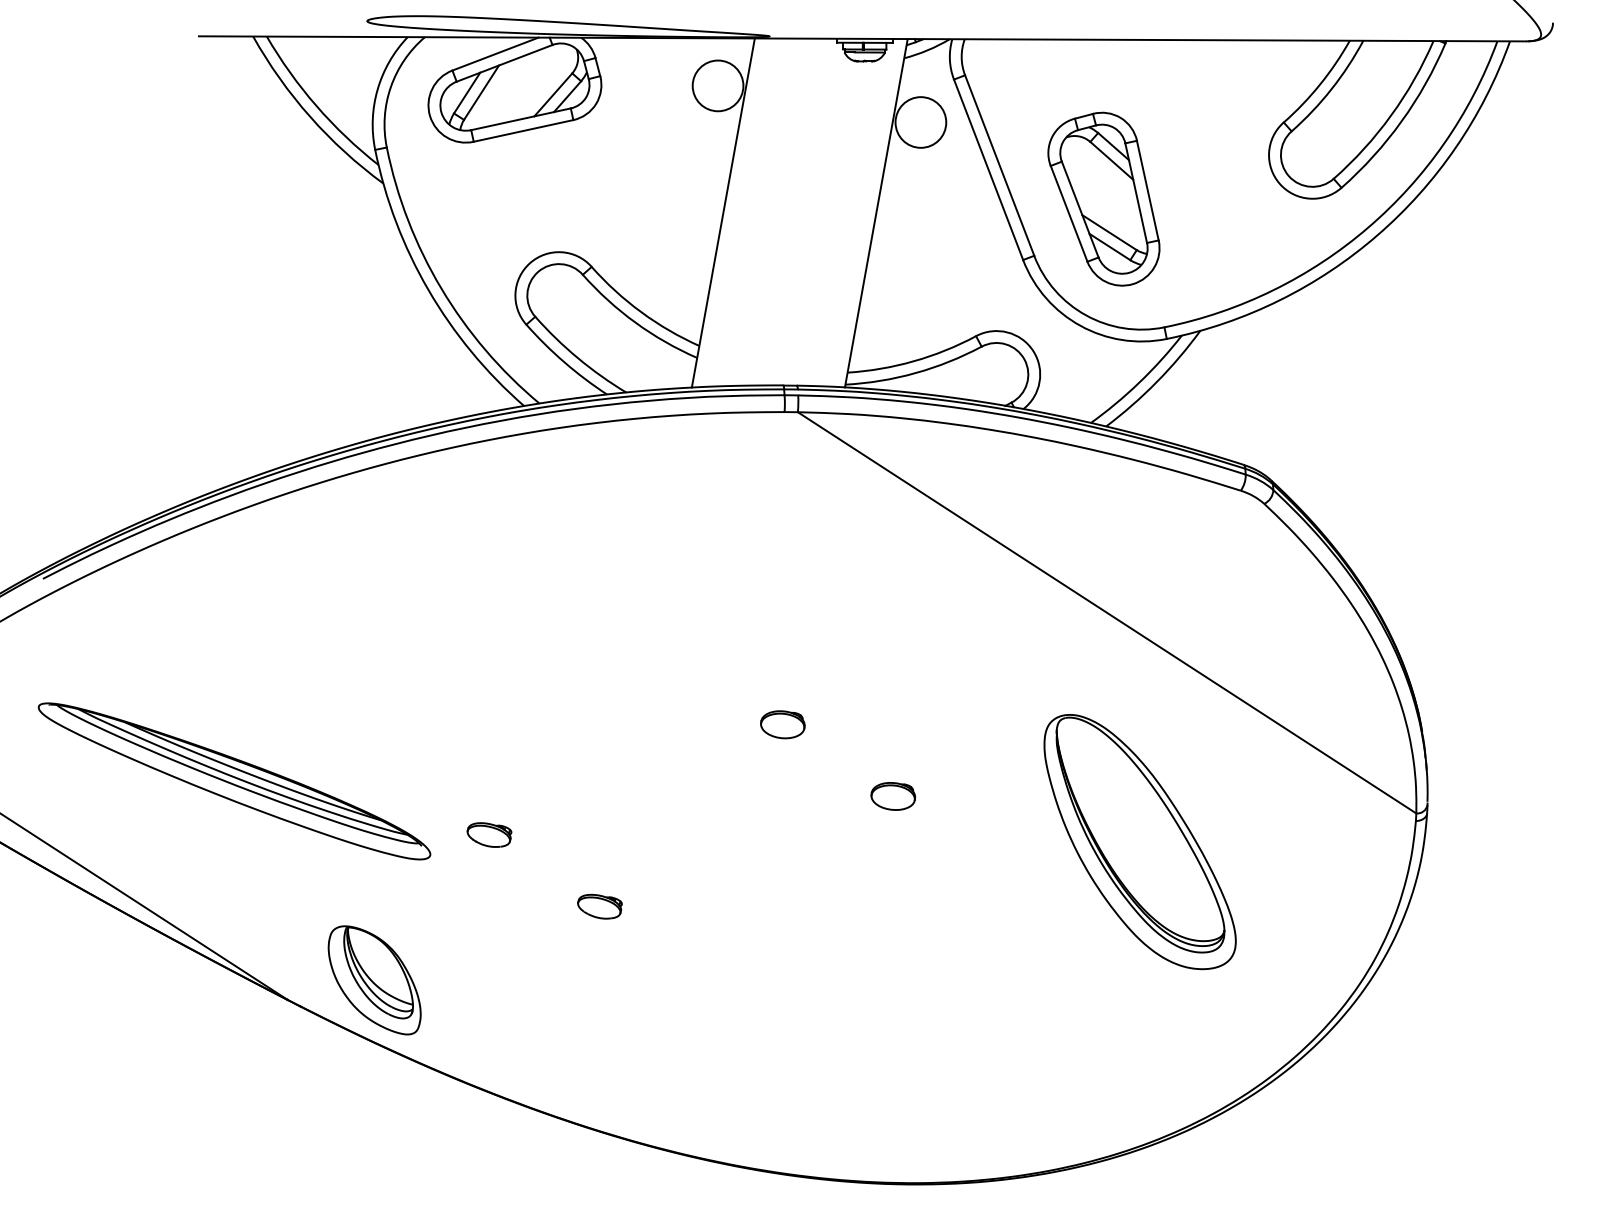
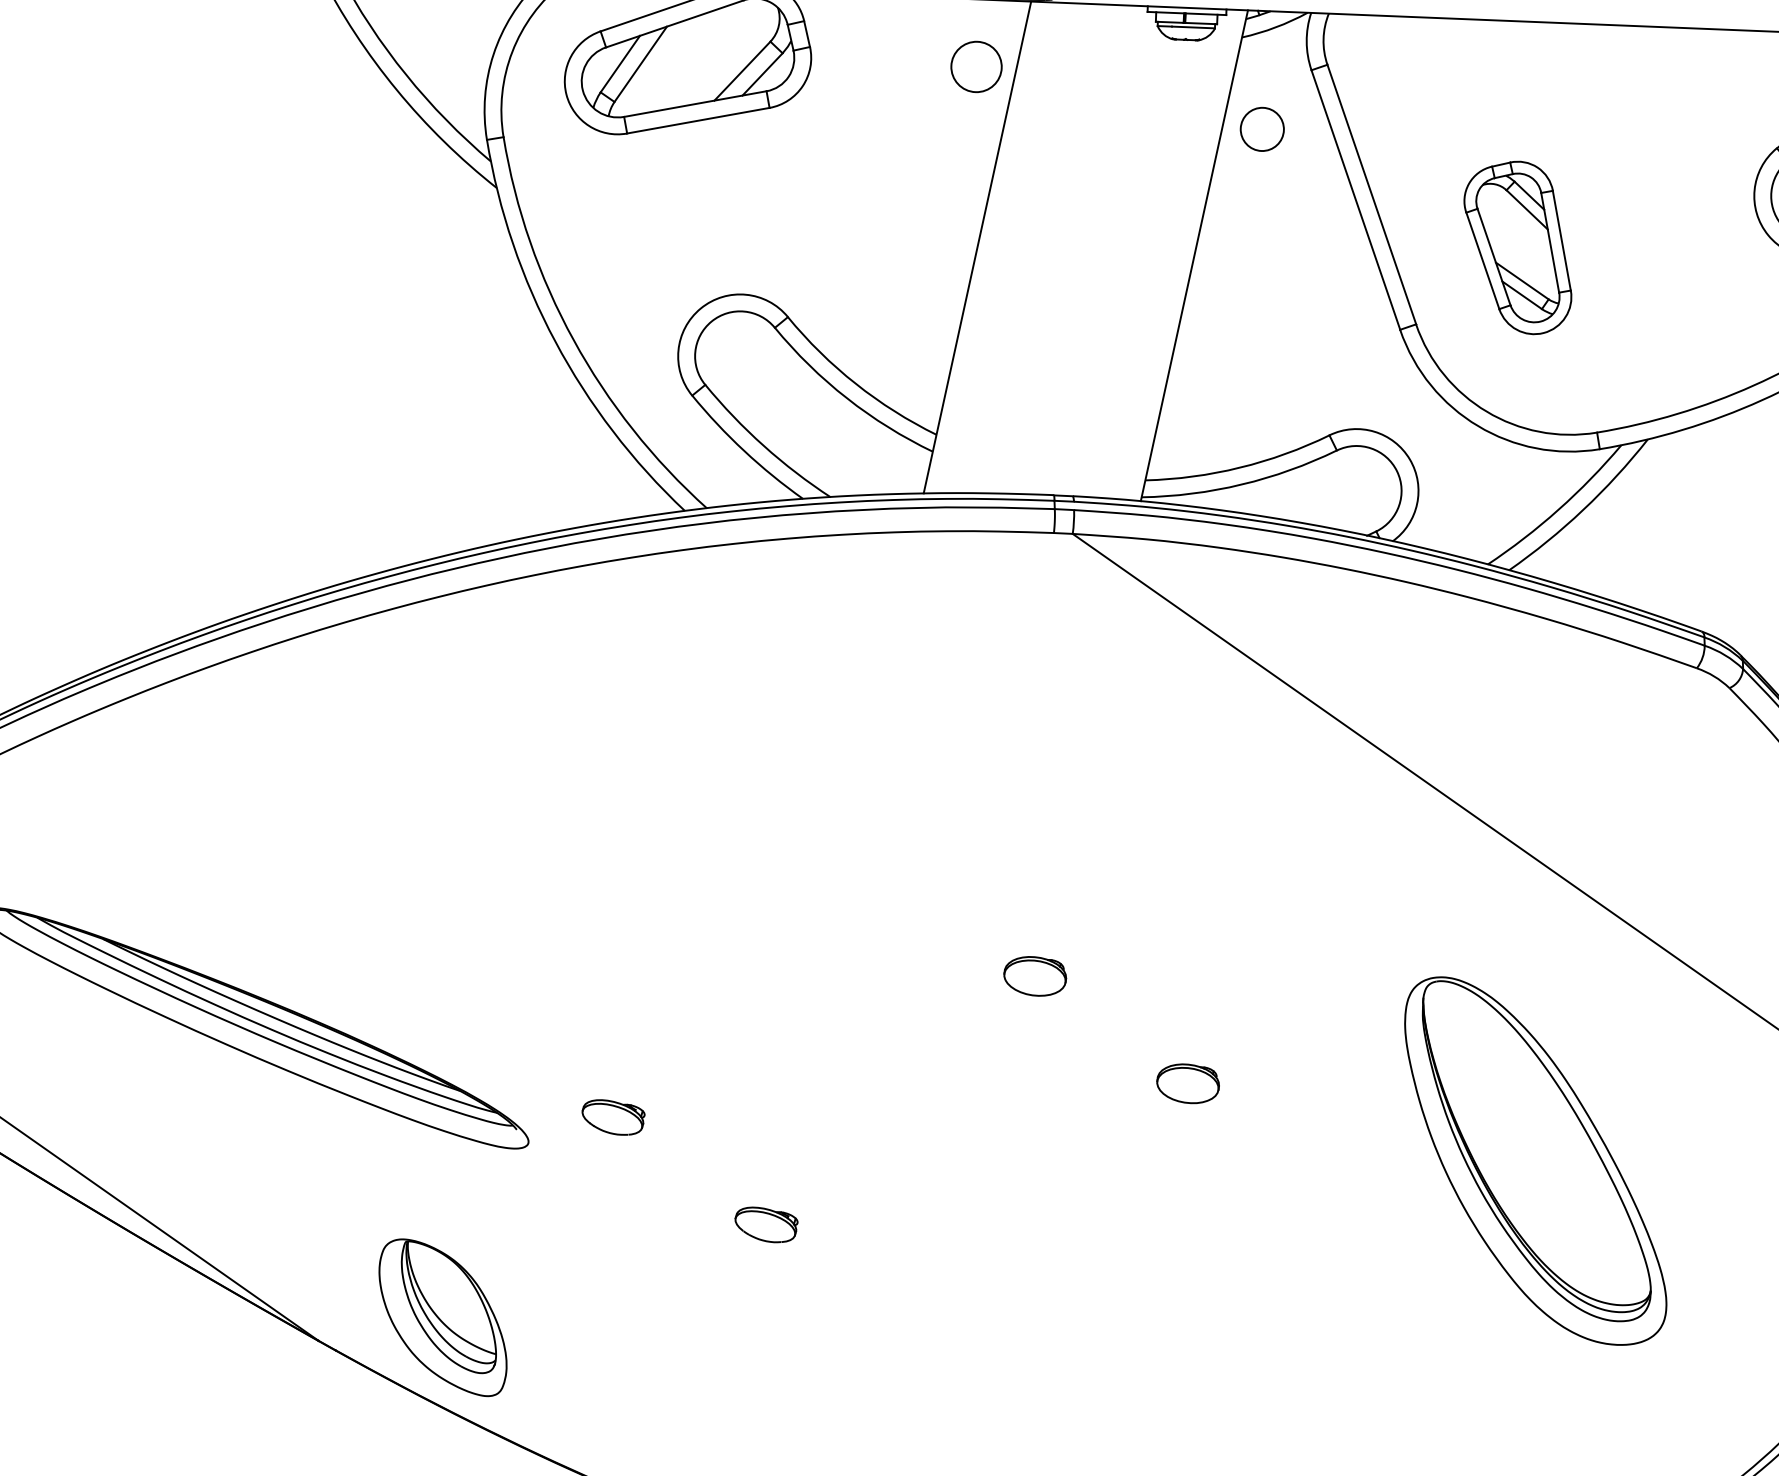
circle: (717, 85) -> (975, 66), size x0.7
circle: (920, 122) -> (1261, 129), size x0.6
part: (1103, 198) -> (1517, 246), size x0.7

